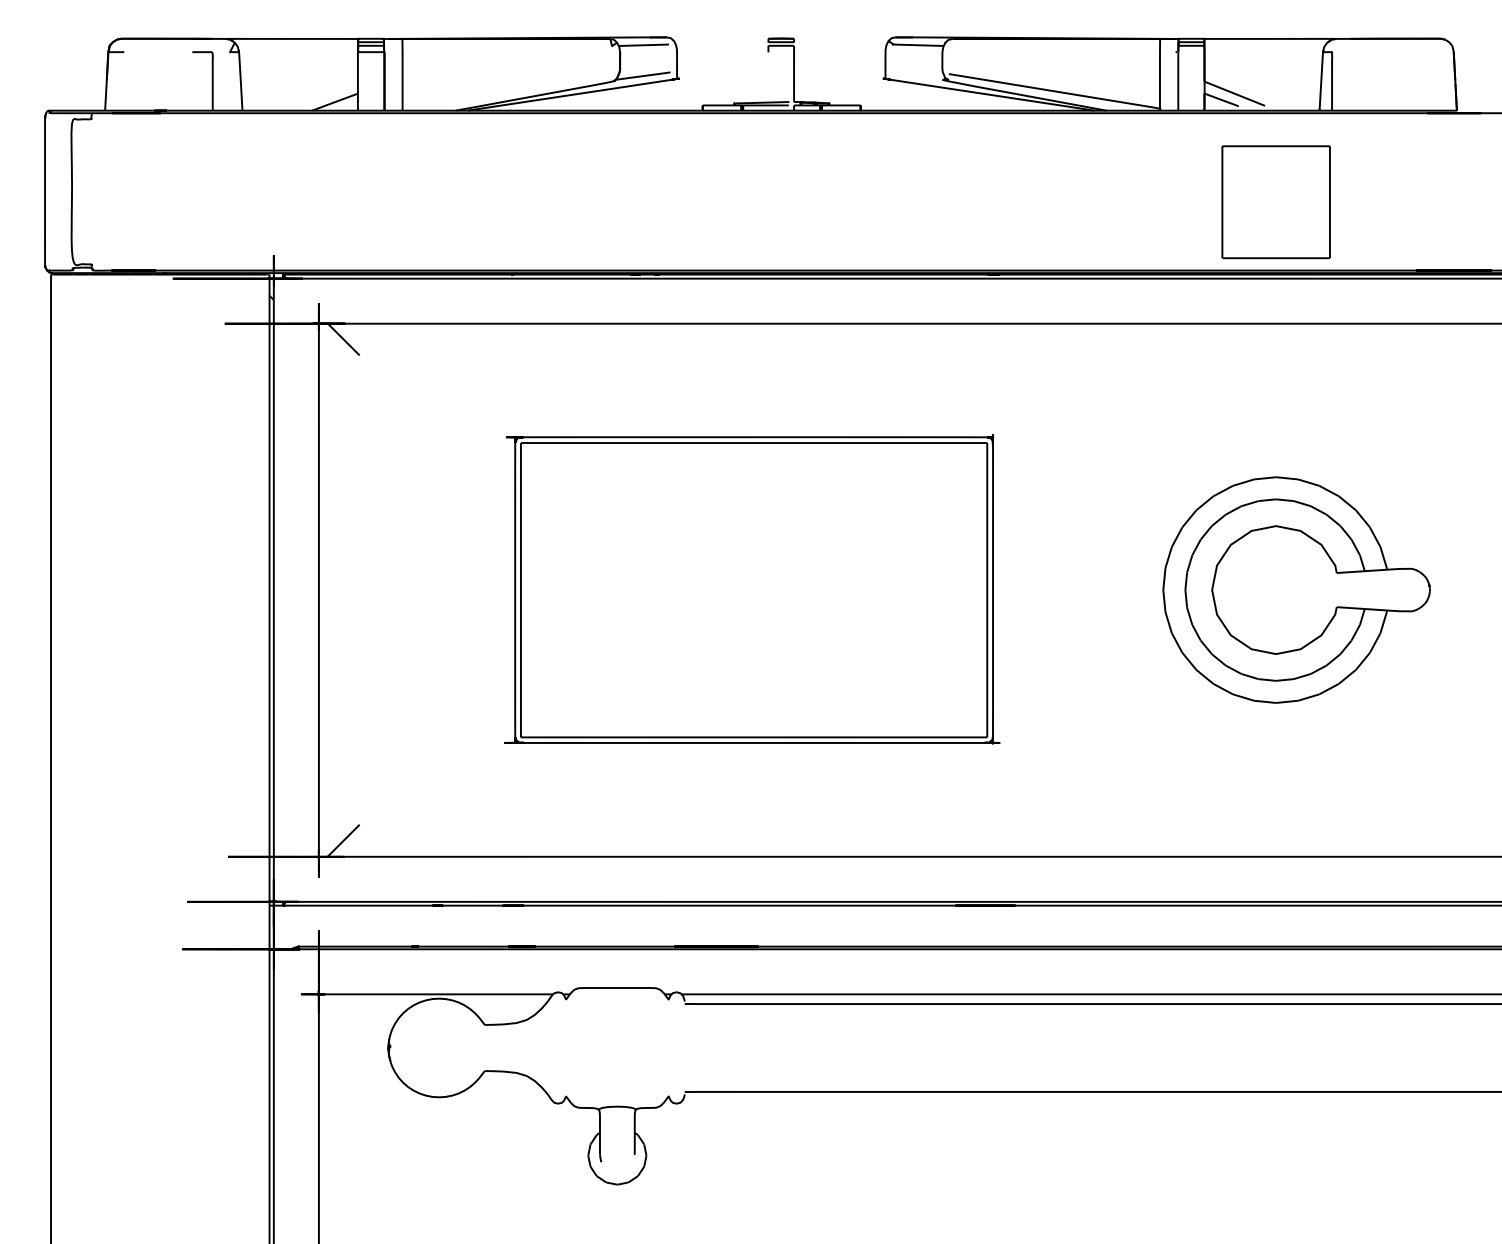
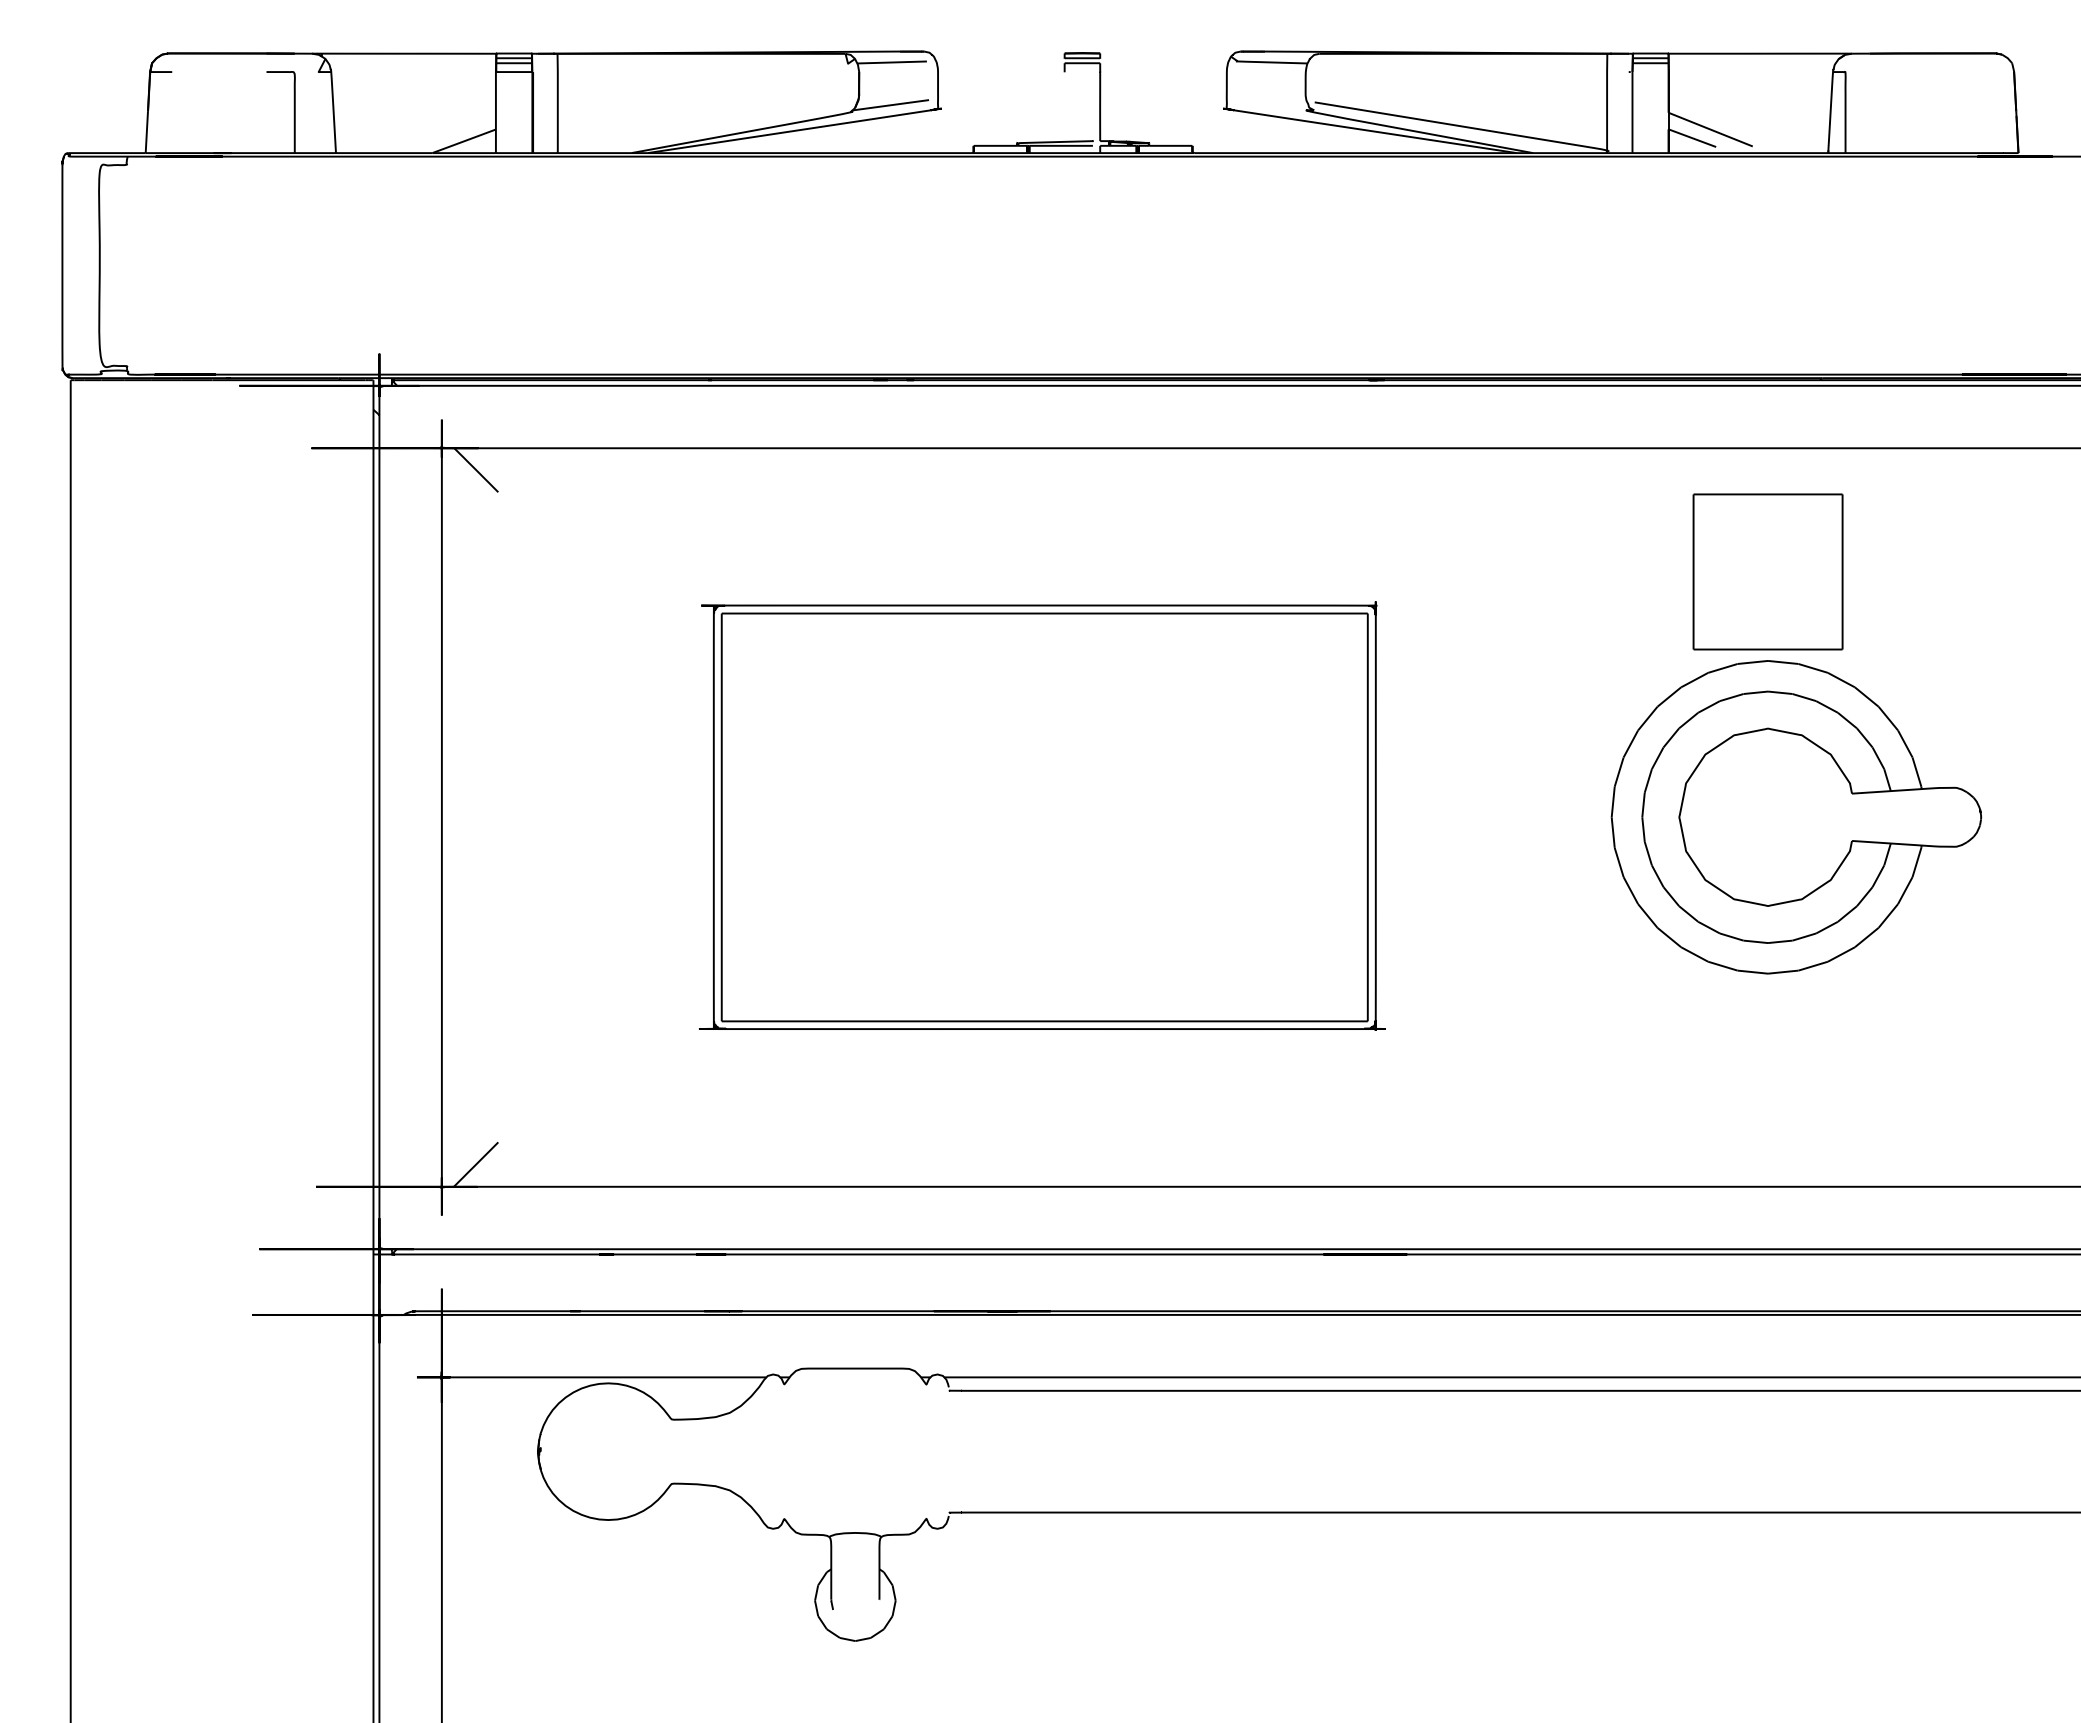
part: (1275, 201) -> (1767, 571), moved

